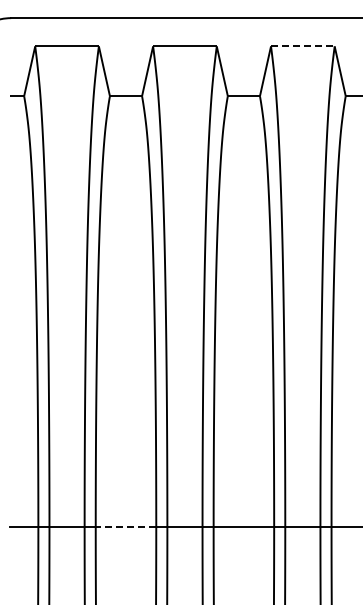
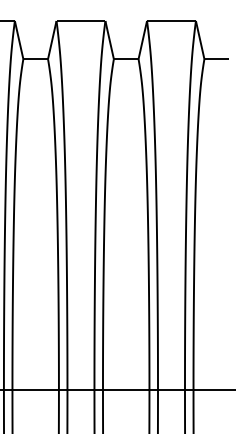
line: (302, 46) -> (171, 21), dashed -> solid
line: (125, 526) -> (35, 389), dashed -> solid

